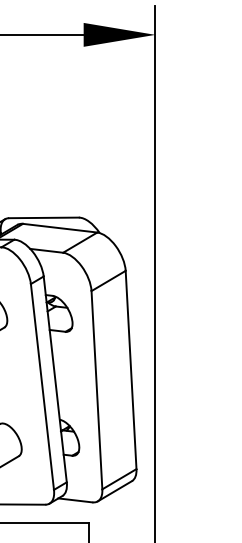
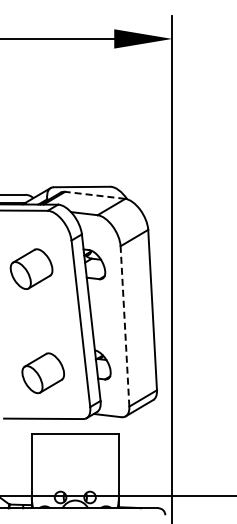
line: (59, 228) -> (94, 195), solid -> dashed
line: (96, 389) -> (124, 325), solid -> dashed

